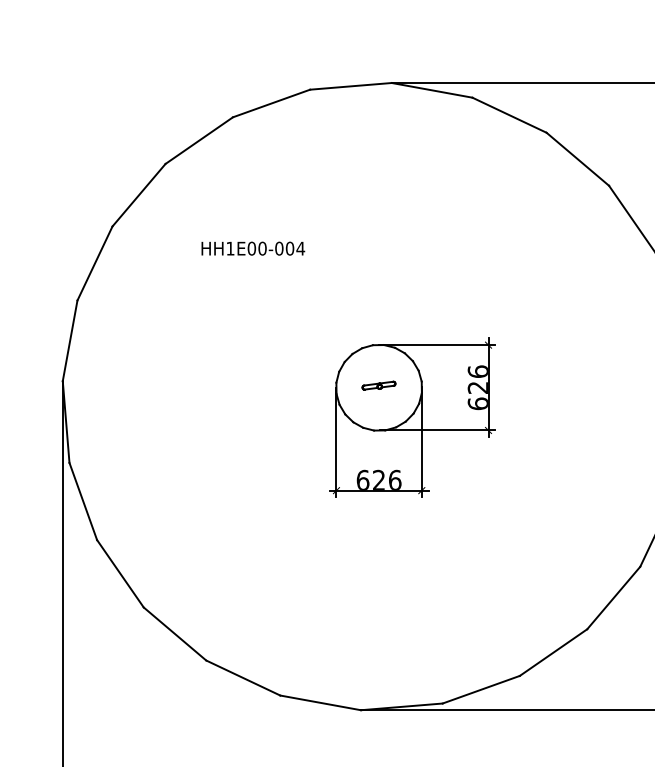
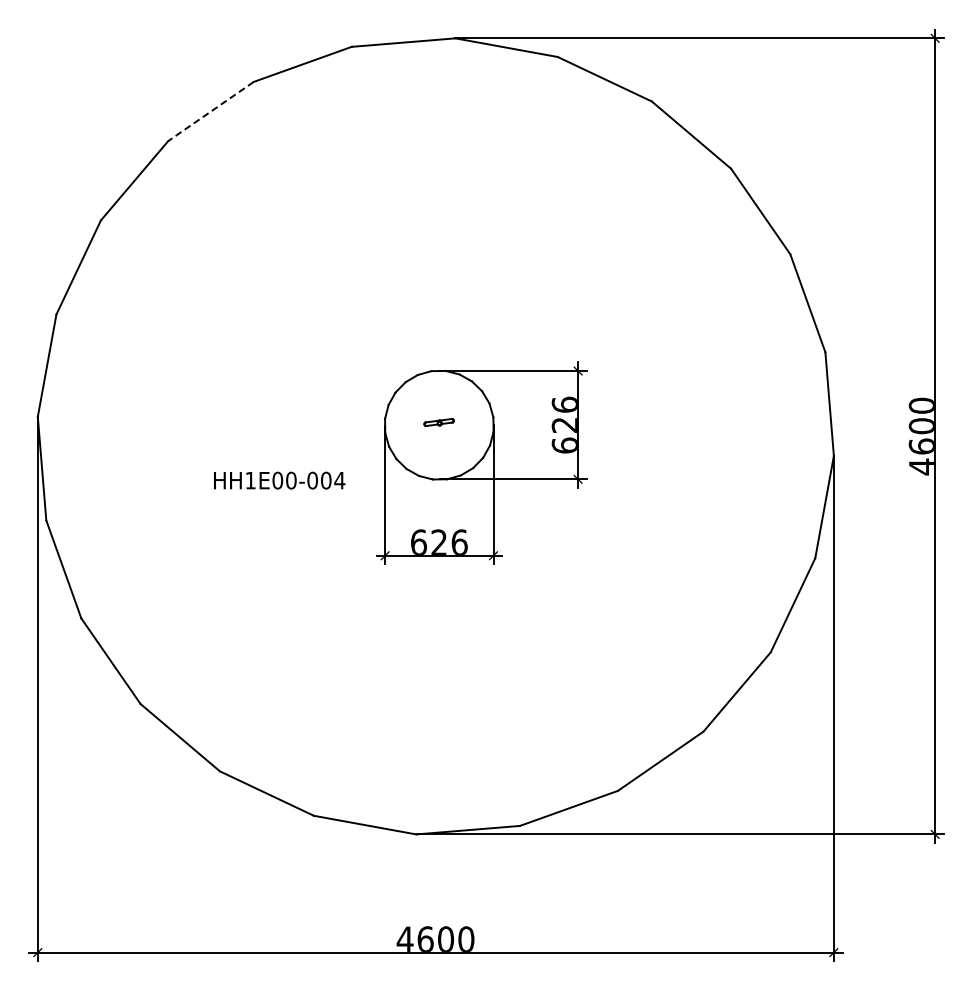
line: (198, 140) -> (210, 111), solid -> dashed
text: (253, 248) -> (279, 480), moved
part: (378, 385) -> (438, 422), size x0.7

